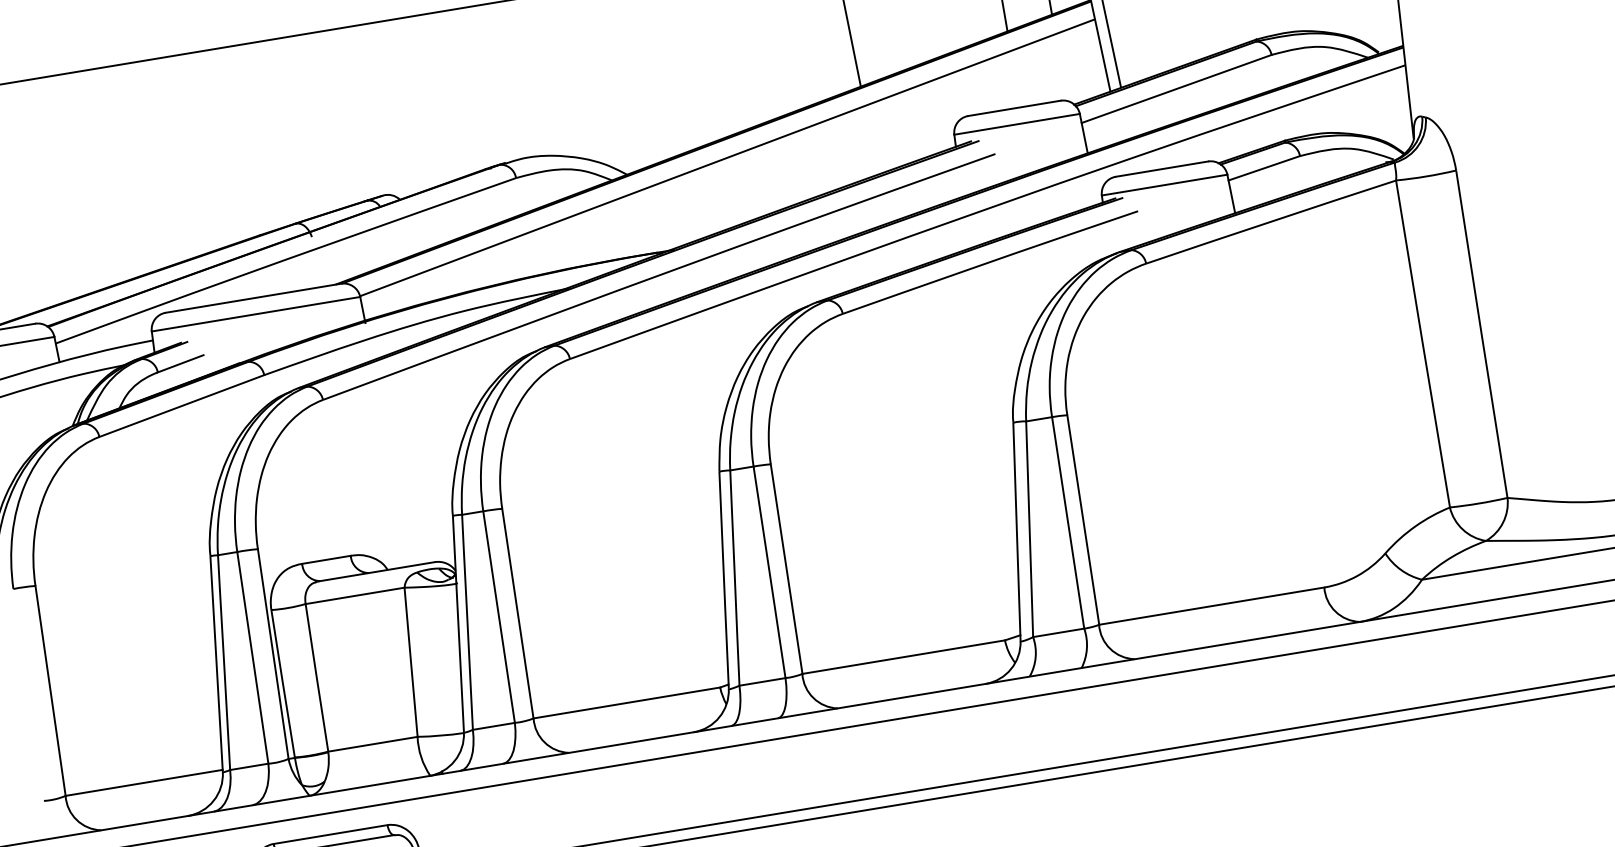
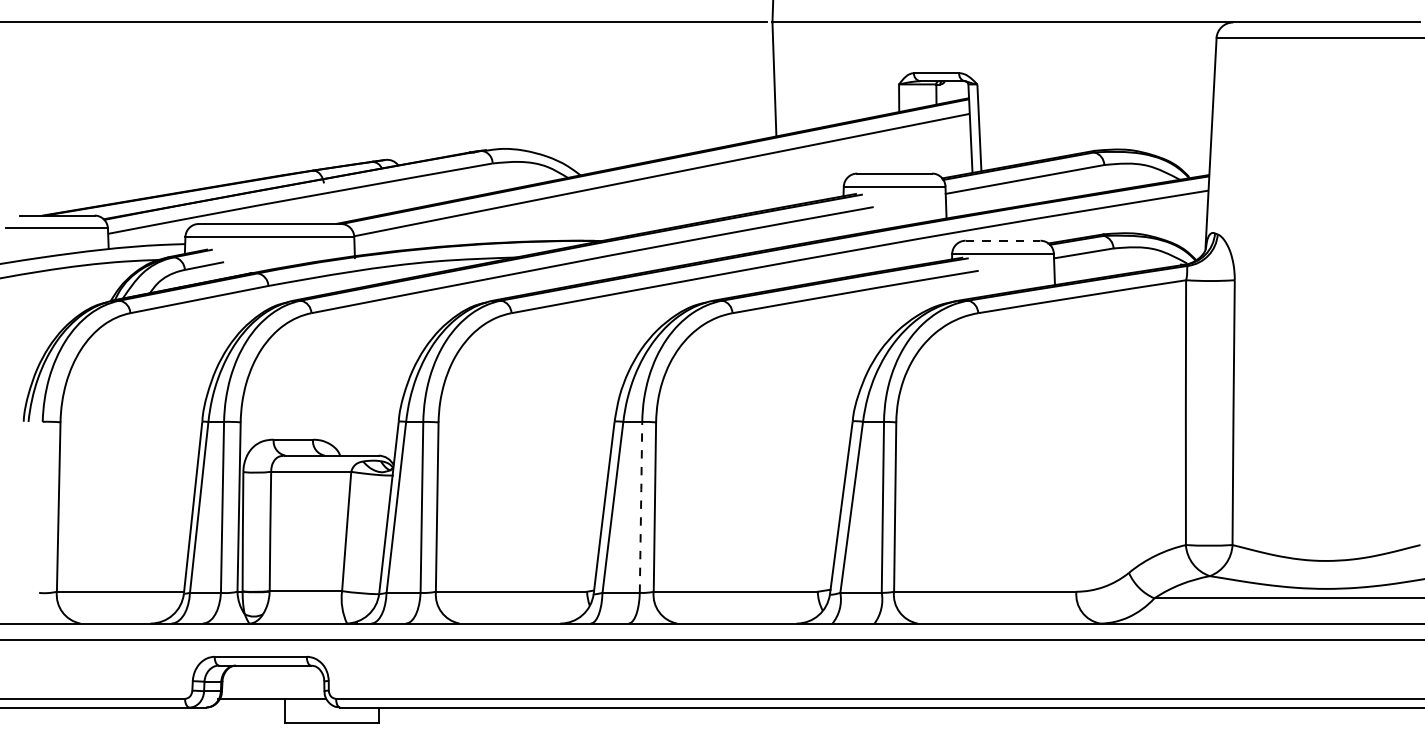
line: (1162, 168) -> (1003, 240), solid -> dashed
line: (769, 571) -> (641, 506), solid -> dashed

